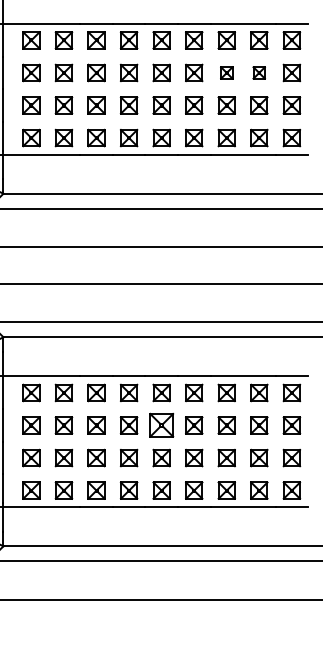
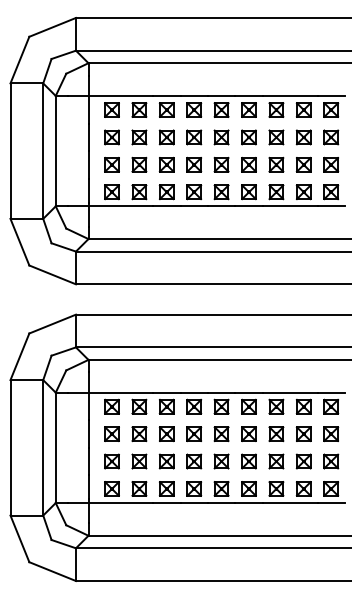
part: (226, 73) -> (276, 137), size x1.43
part: (258, 73) -> (303, 137), size x1.43
part: (161, 425) -> (221, 434), size x0.71

